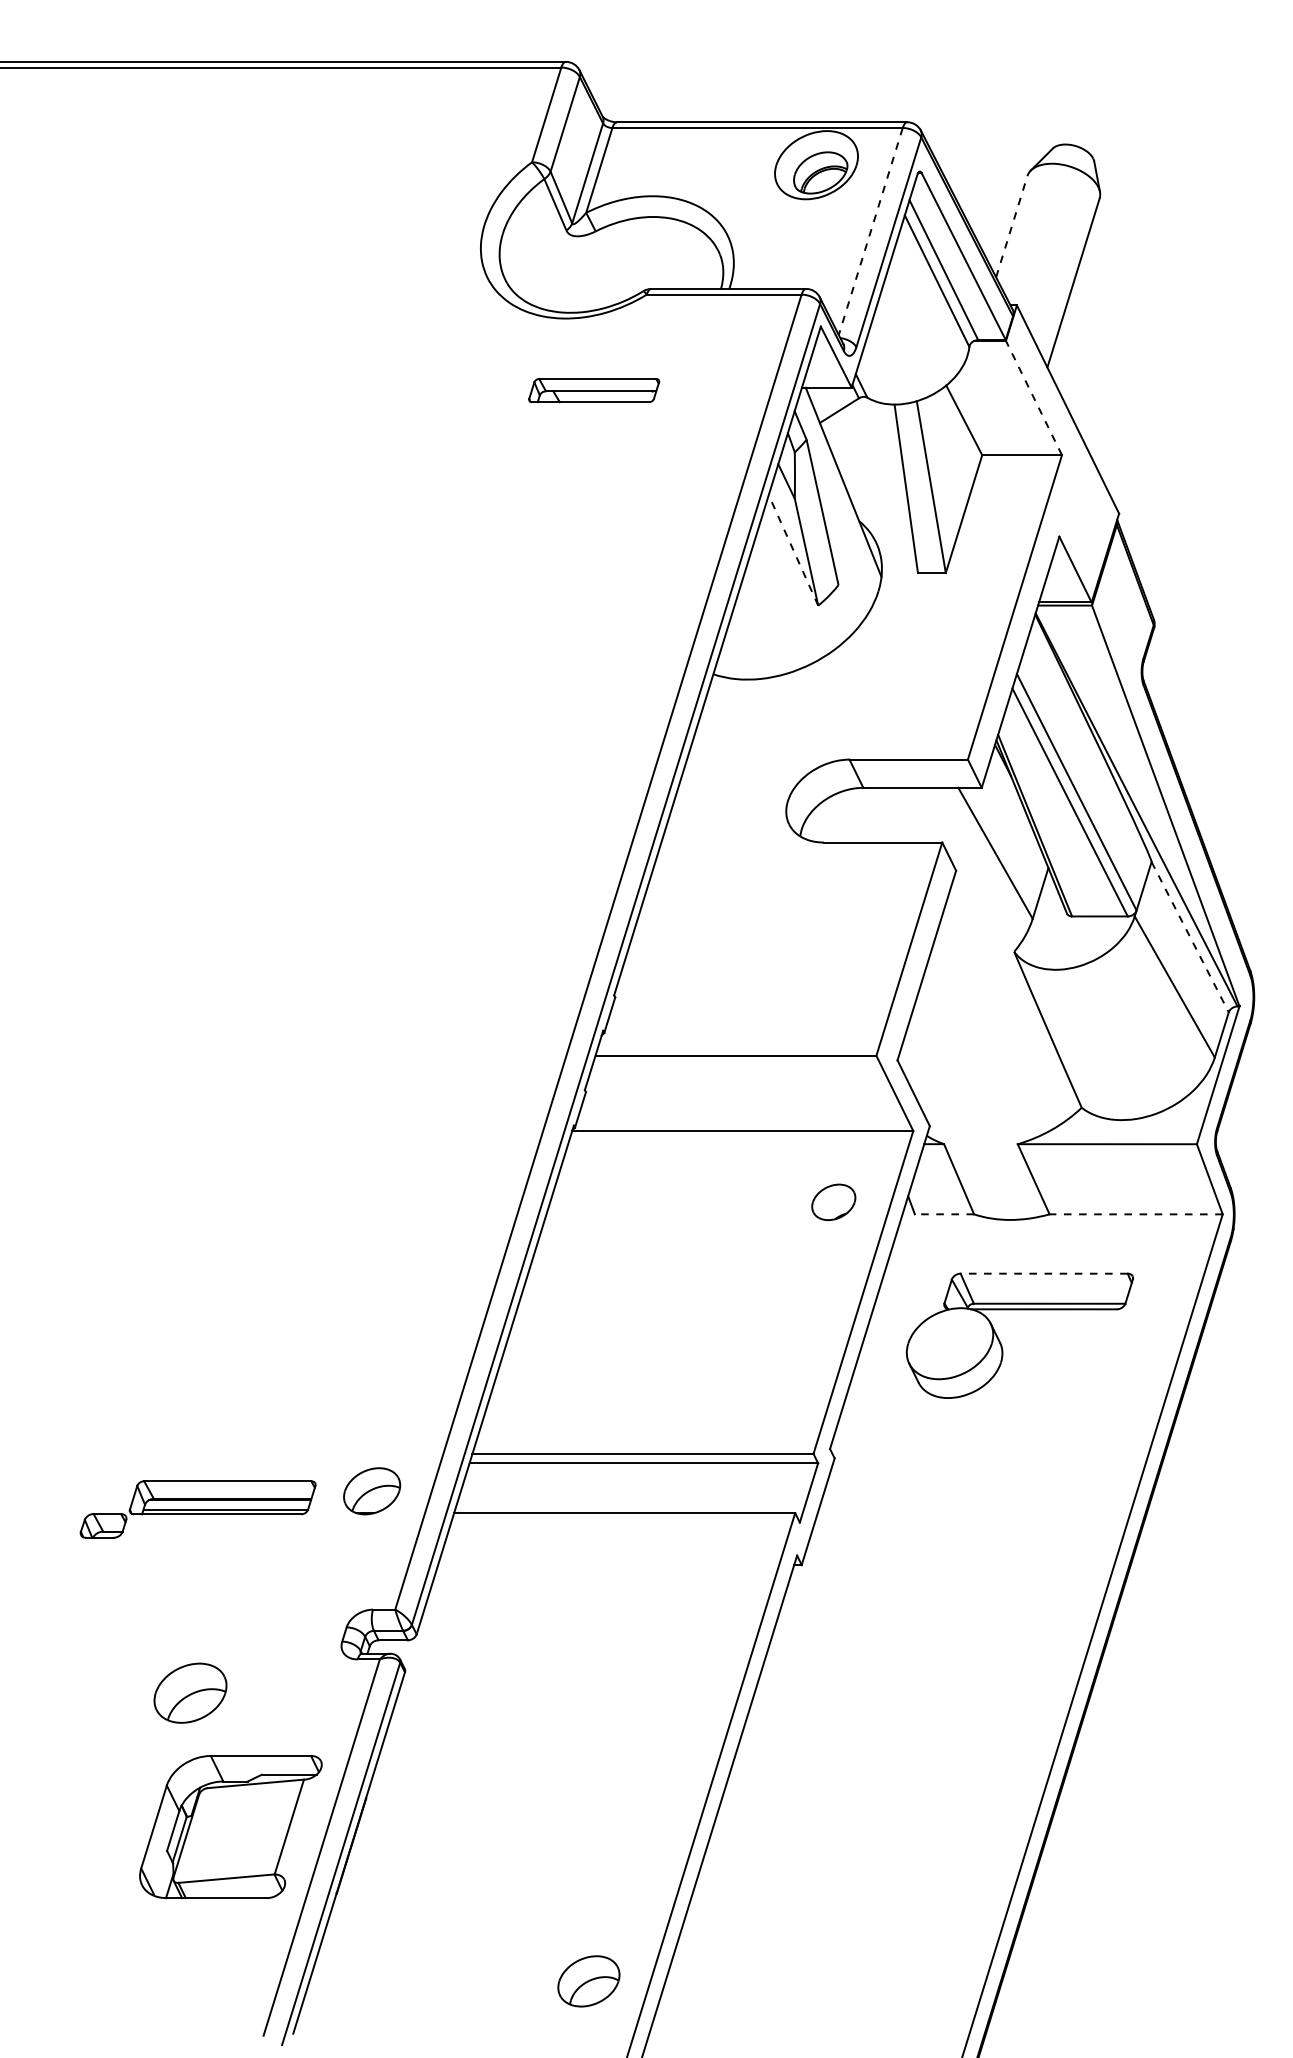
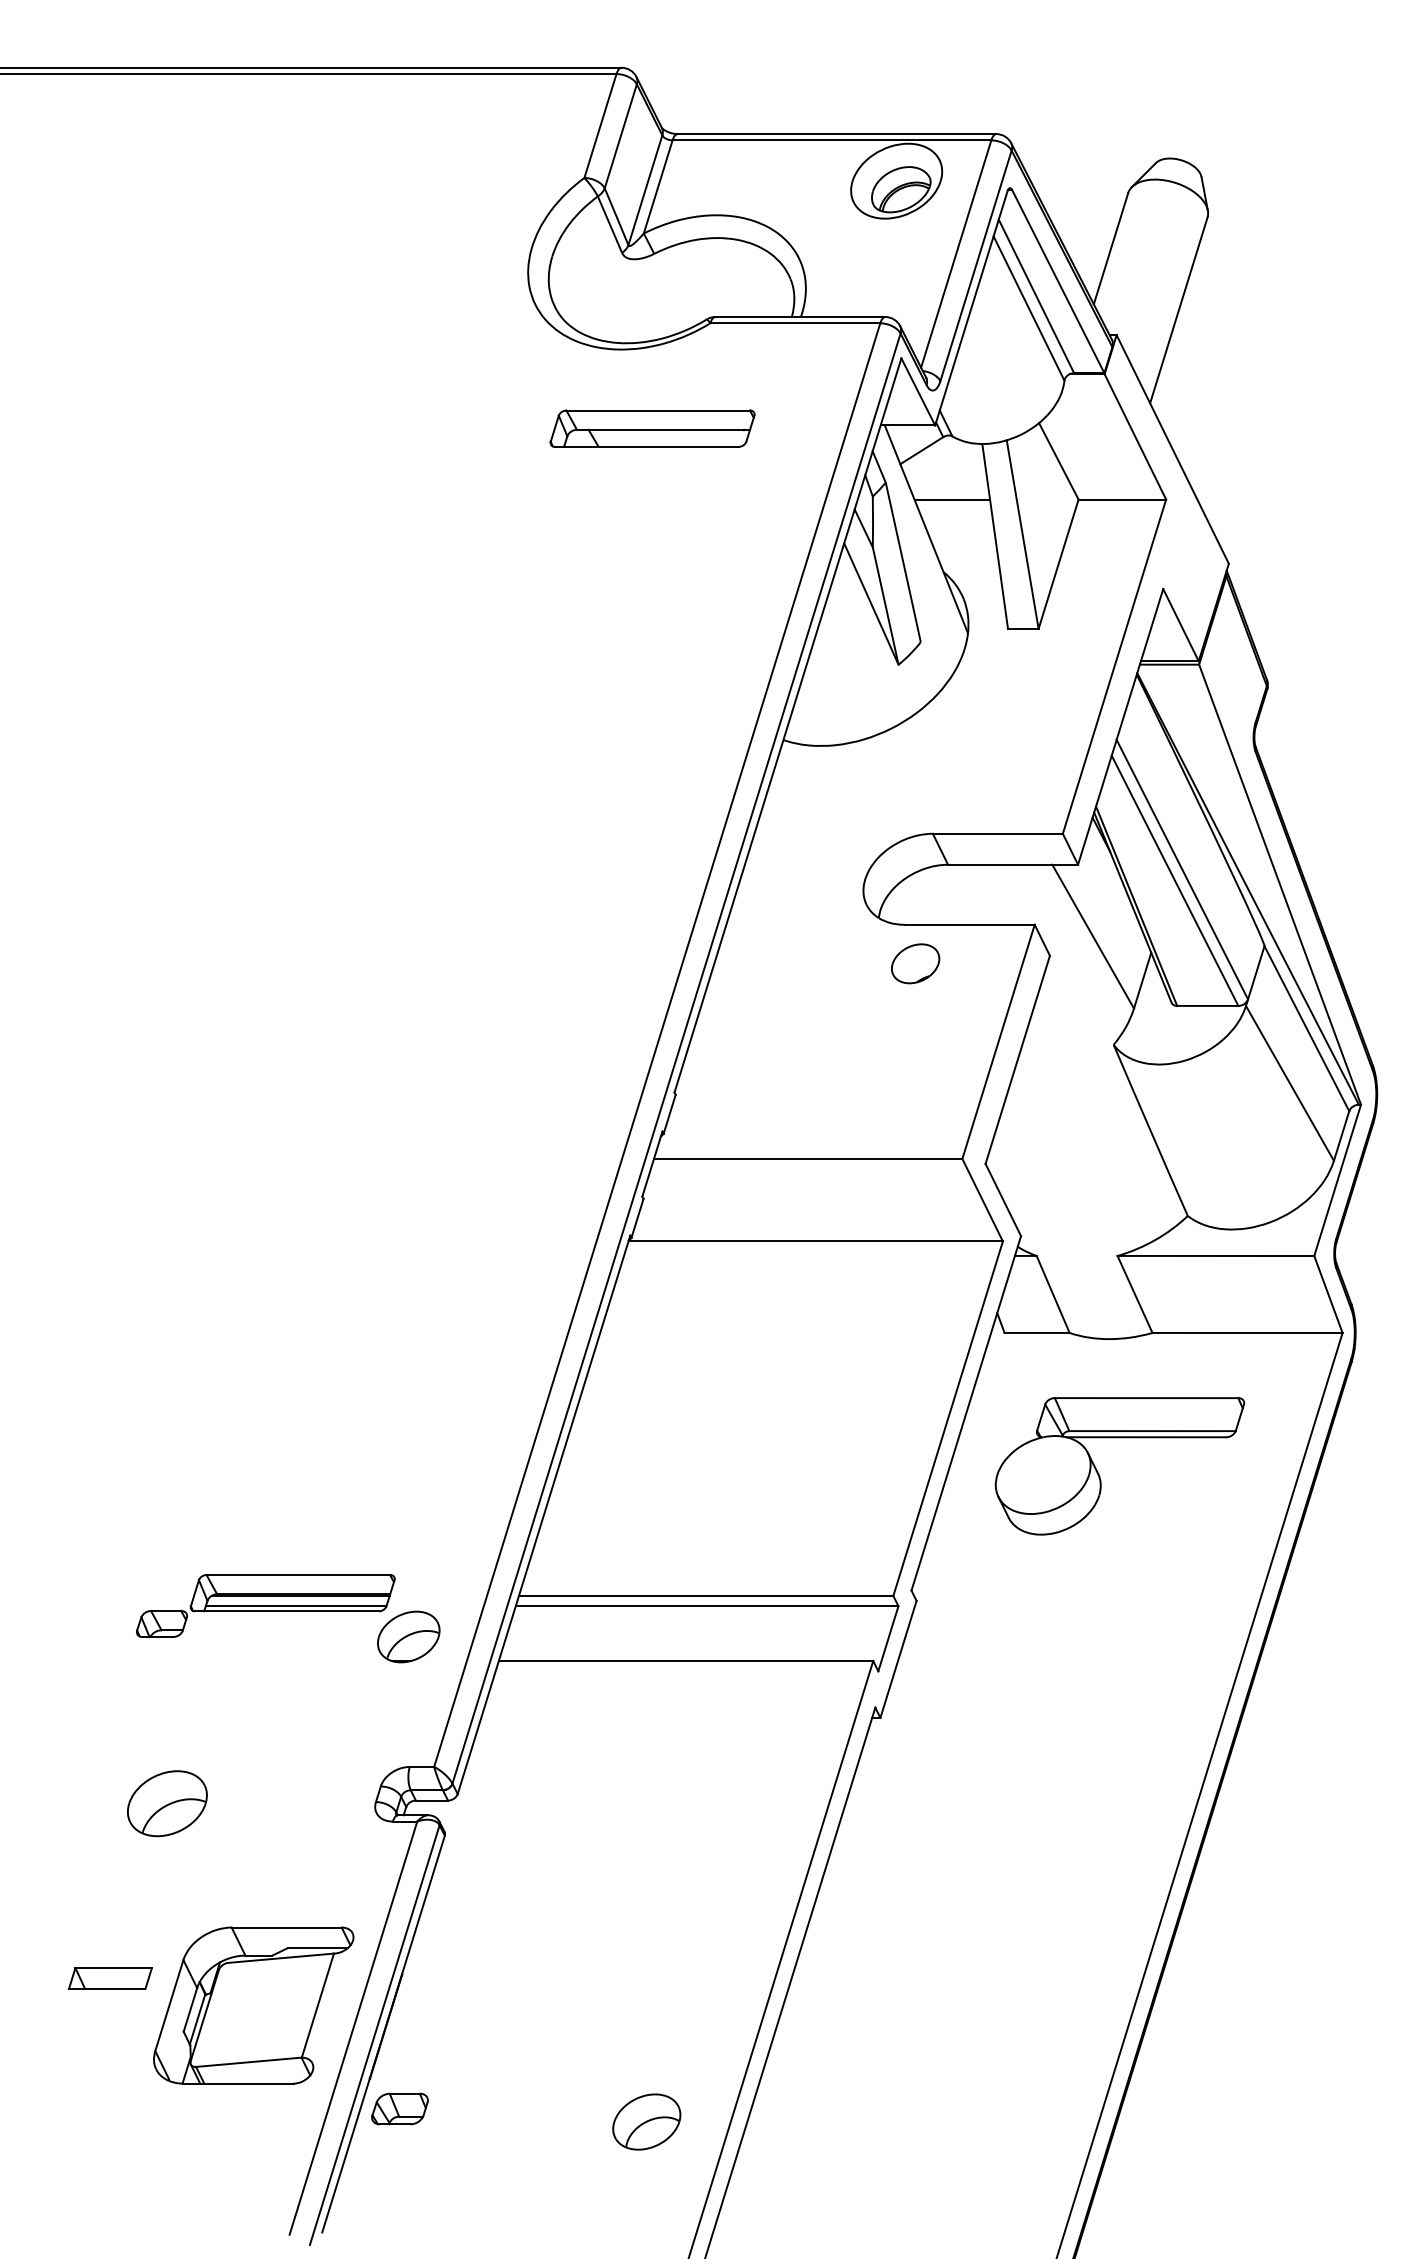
line: (1012, 226) -> (1111, 248), dashed -> solid
line: (871, 231) -> (956, 254), dashed -> solid
part: (594, 390) -> (652, 428), size x1.43
line: (1034, 397) -> (1135, 436), dashed -> solid
line: (867, 455) -> (952, 499), added
line: (793, 549) -> (871, 603), dashed -> solid
line: (1189, 936) -> (1306, 1028), dashed -> solid
part: (833, 1202) -> (915, 963), moved
line: (944, 1213) -> (1037, 1332), dashed -> solid
line: (1136, 1213) -> (1247, 1332), dashed -> solid
line: (1044, 1274) -> (1146, 1398), dashed -> solid
part: (197, 1509) -> (265, 1605), moved
part: (190, 1693) -> (167, 1803), moved
part: (100, 1802) -> (110, 1978), added
part: (363, 1920) -> (399, 2108), added
part: (588, 1980) -> (646, 2121), moved

